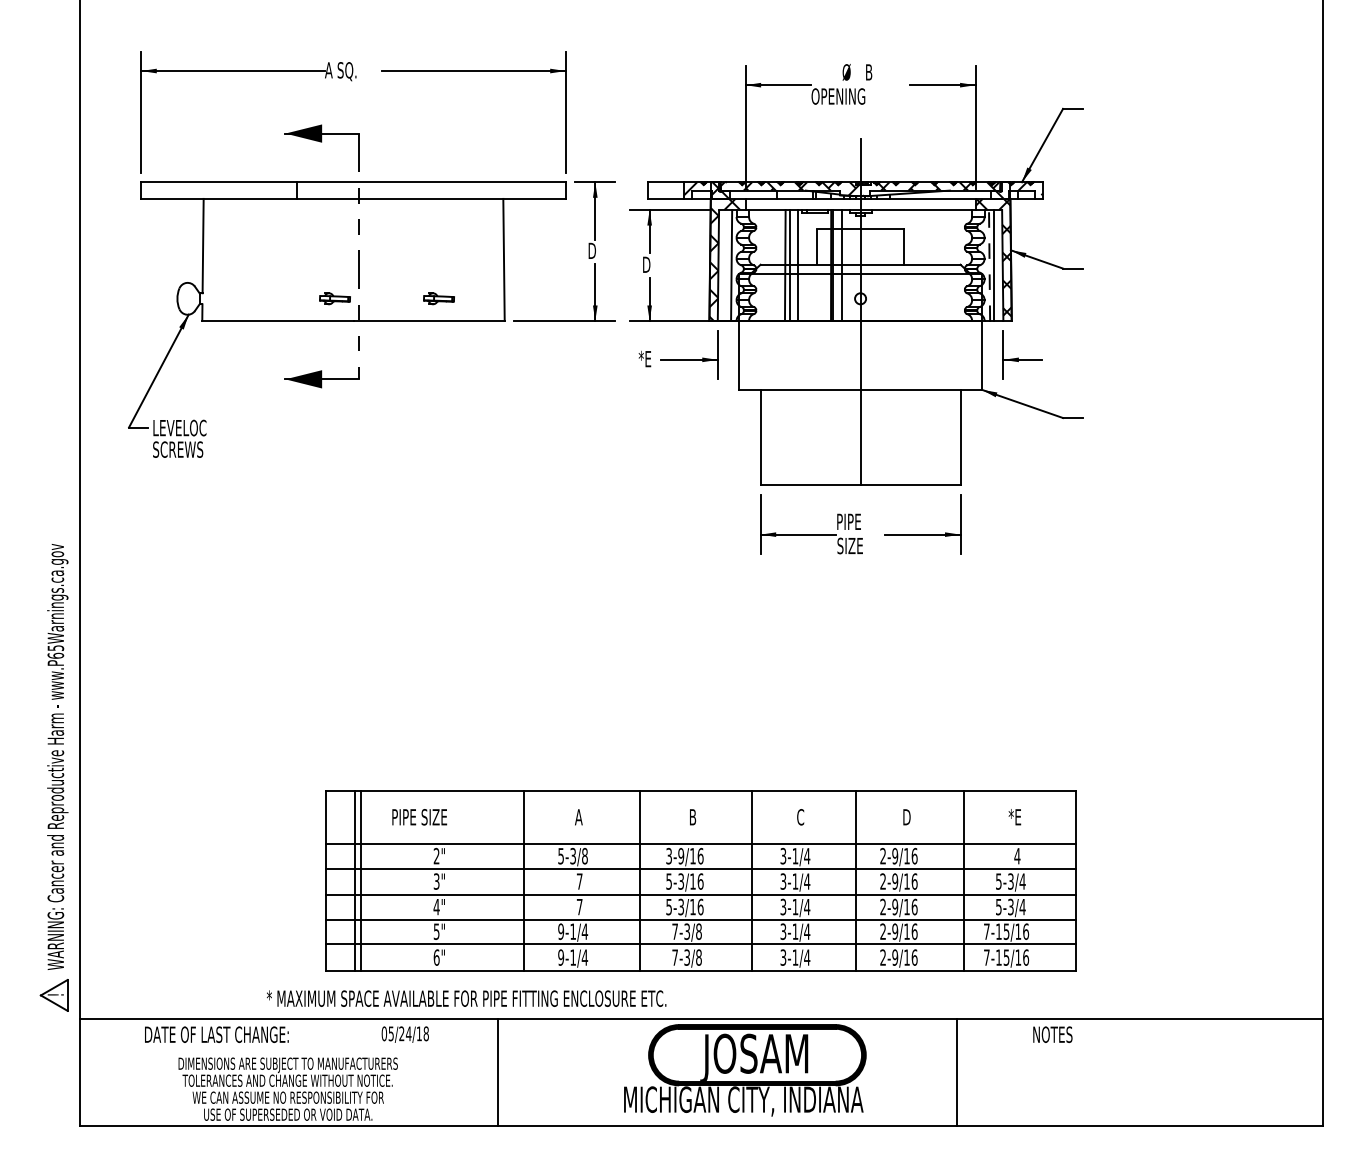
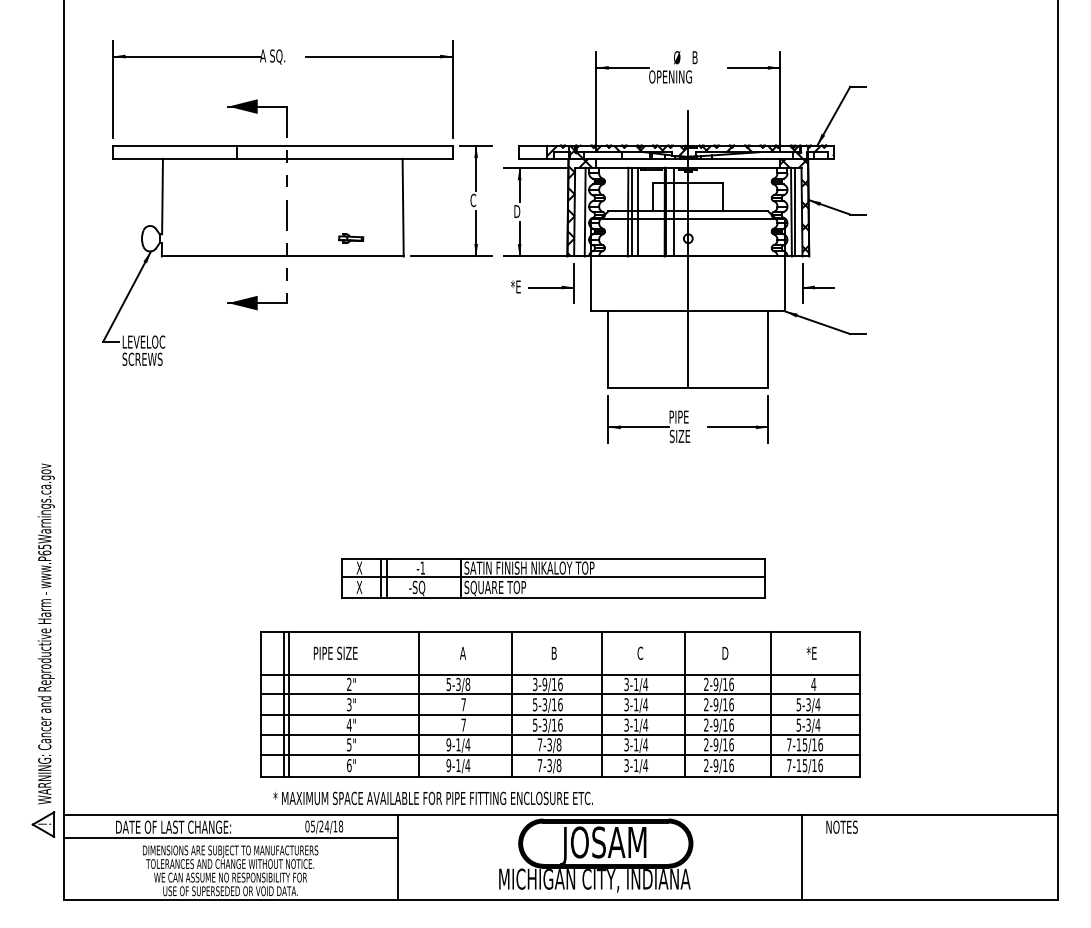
text: (591, 250) -> (473, 200), D -> C
line: (989, 265) -> (791, 212), dashed -> solid
part: (334, 298) -> (267, 238), removed
part: (691, 723) -> (553, 578), added
part: (53, 777) -> (42, 650), moved
text: (466, 998) -> (433, 798), moved
line: (288, 1048) -> (230, 838), added
line: (956, 1072) -> (801, 857), moved

